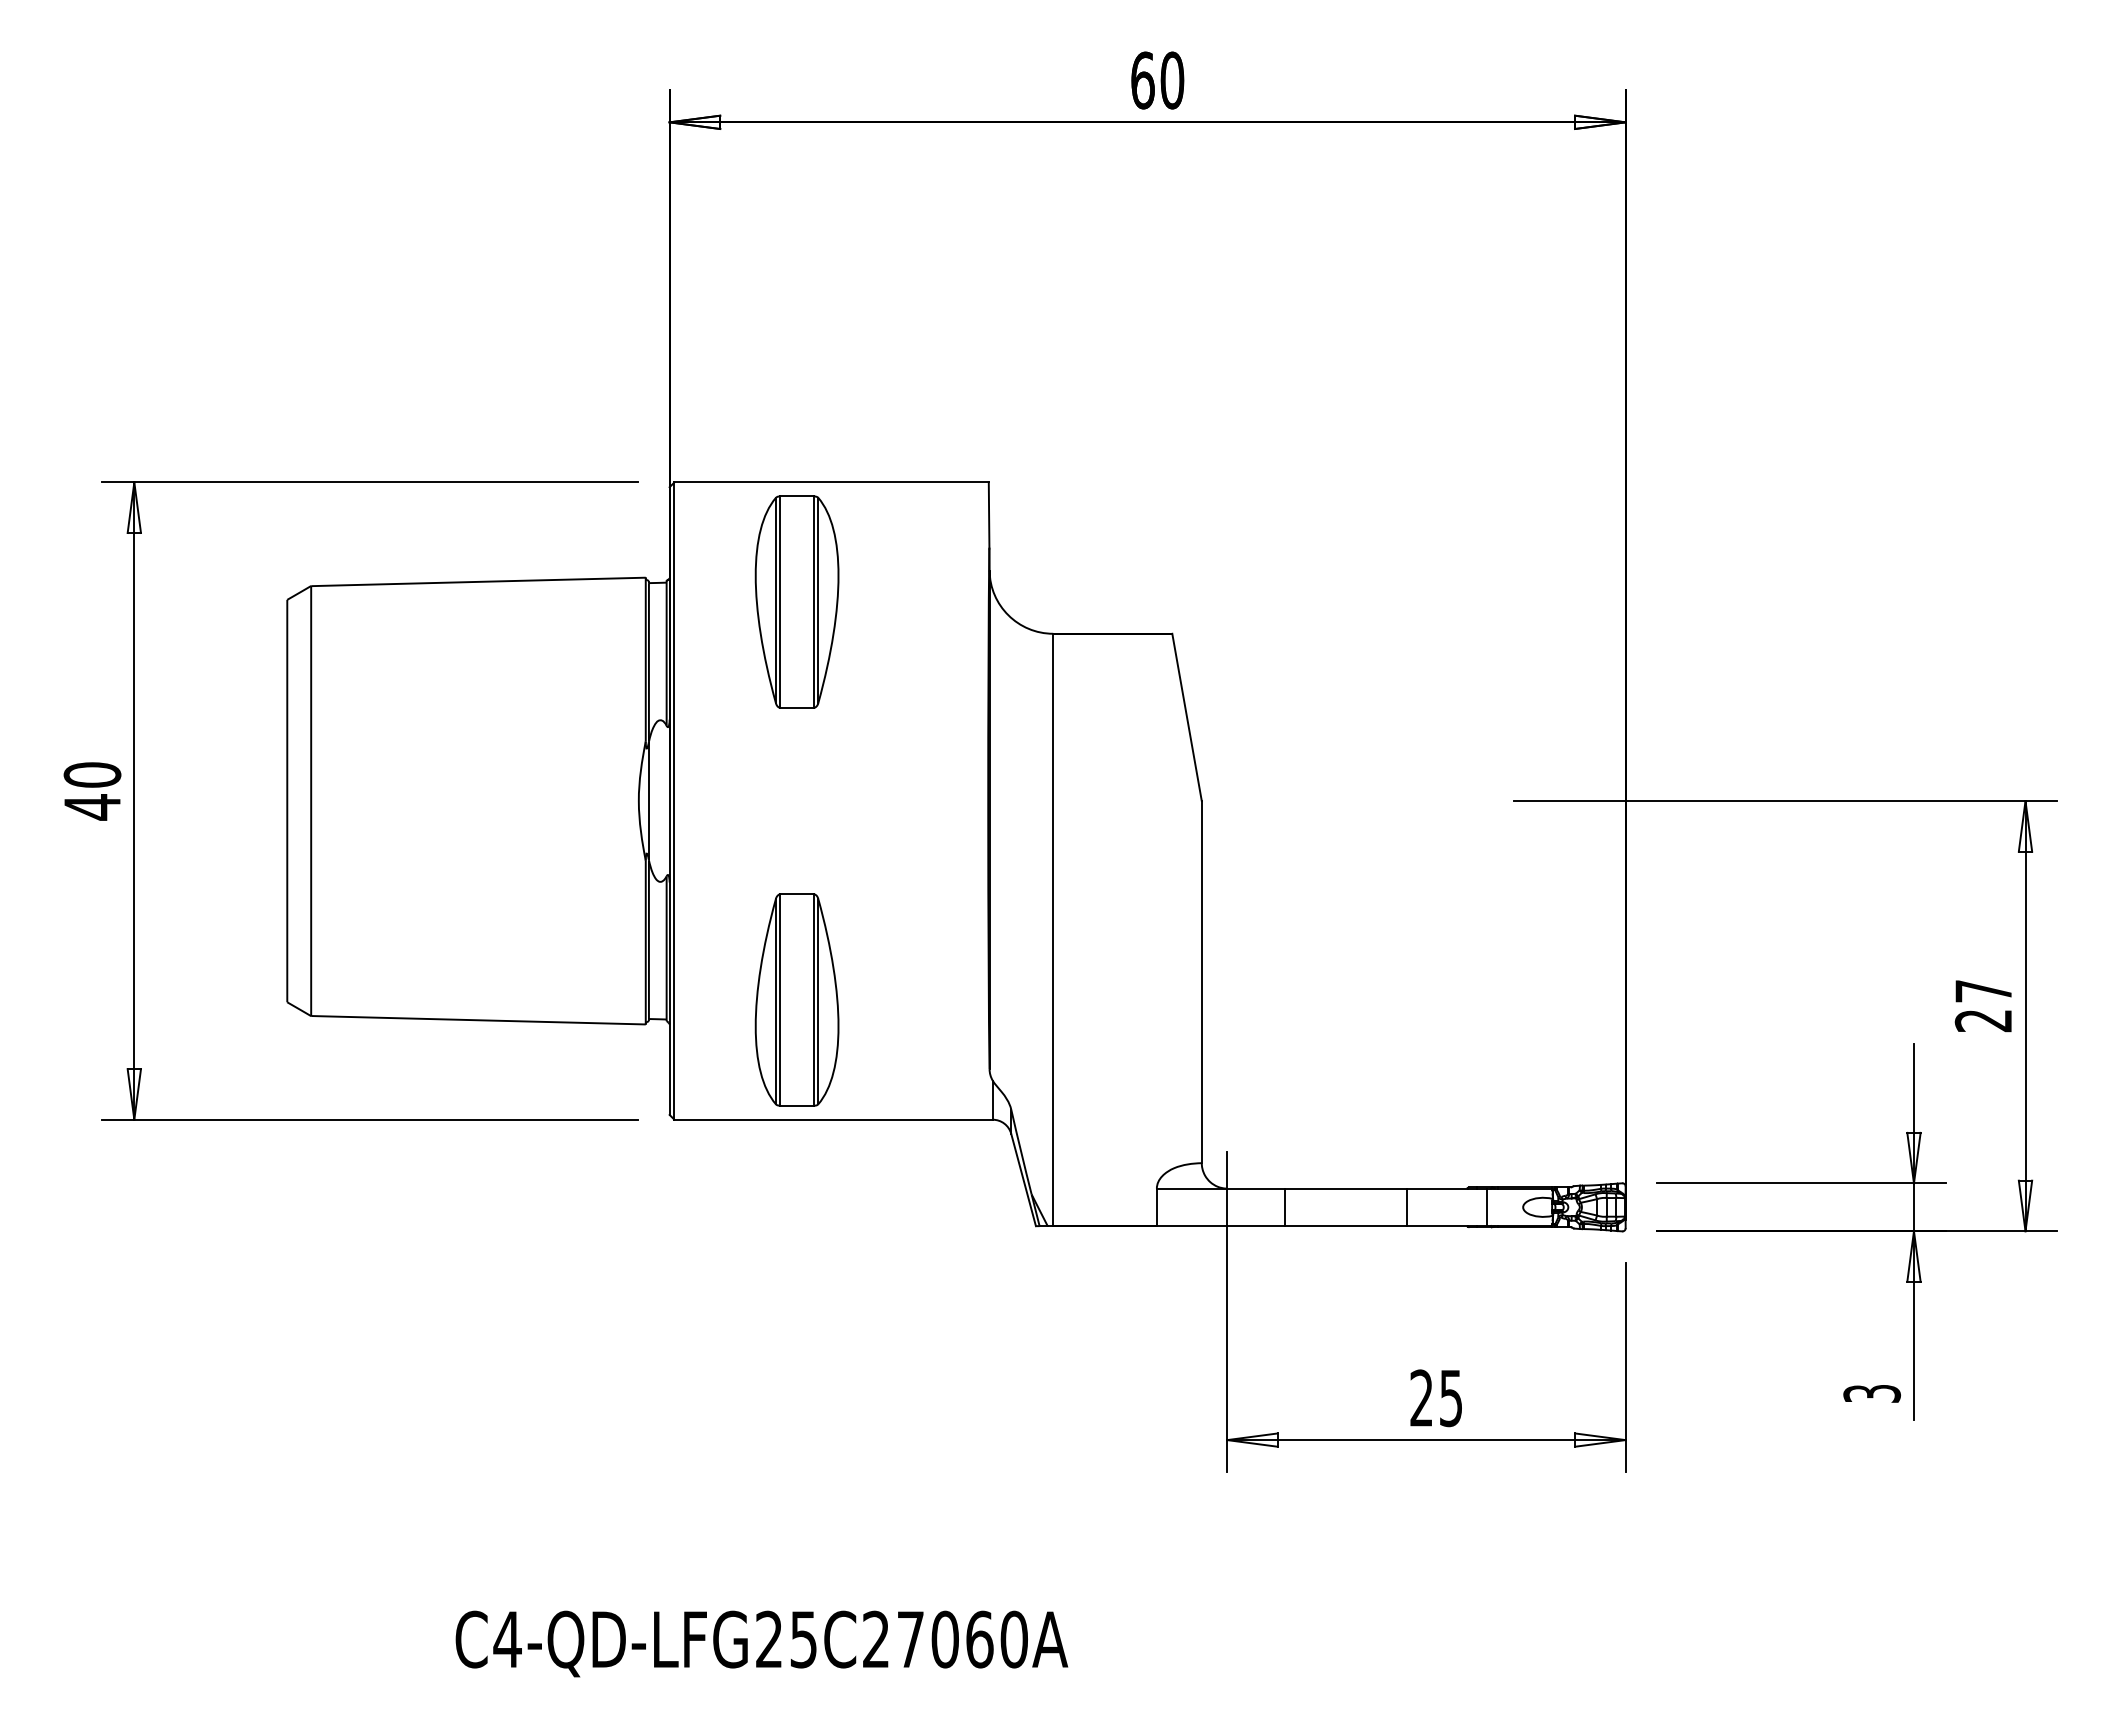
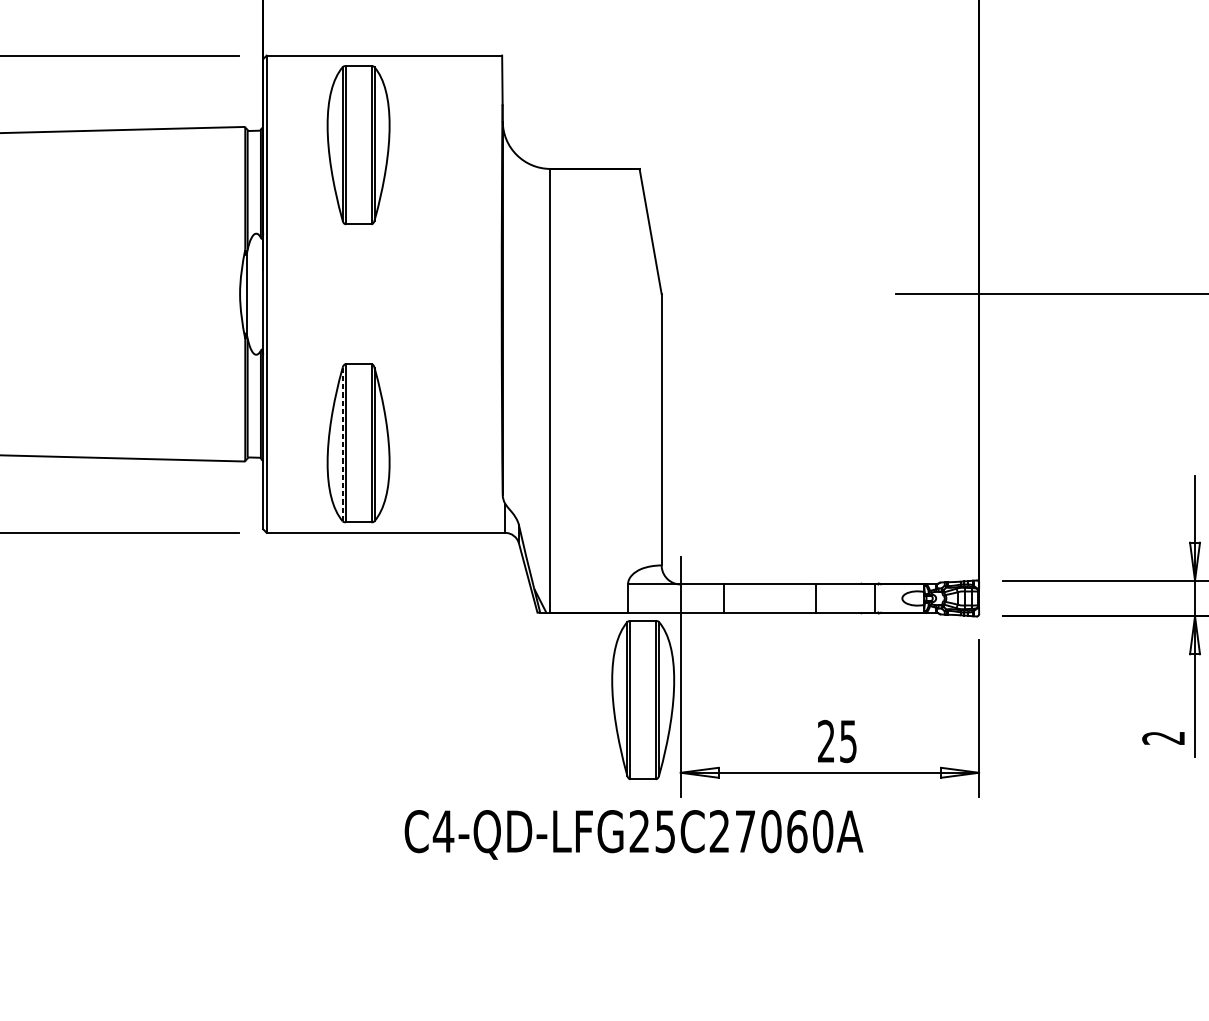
line: (775, 1001) -> (342, 444), solid -> dashed
part: (1176, 1342) -> (642, 699), added
text: (1872, 1393) -> (1163, 737), 3 -> 2
text: (761, 1643) -> (633, 834), moved

